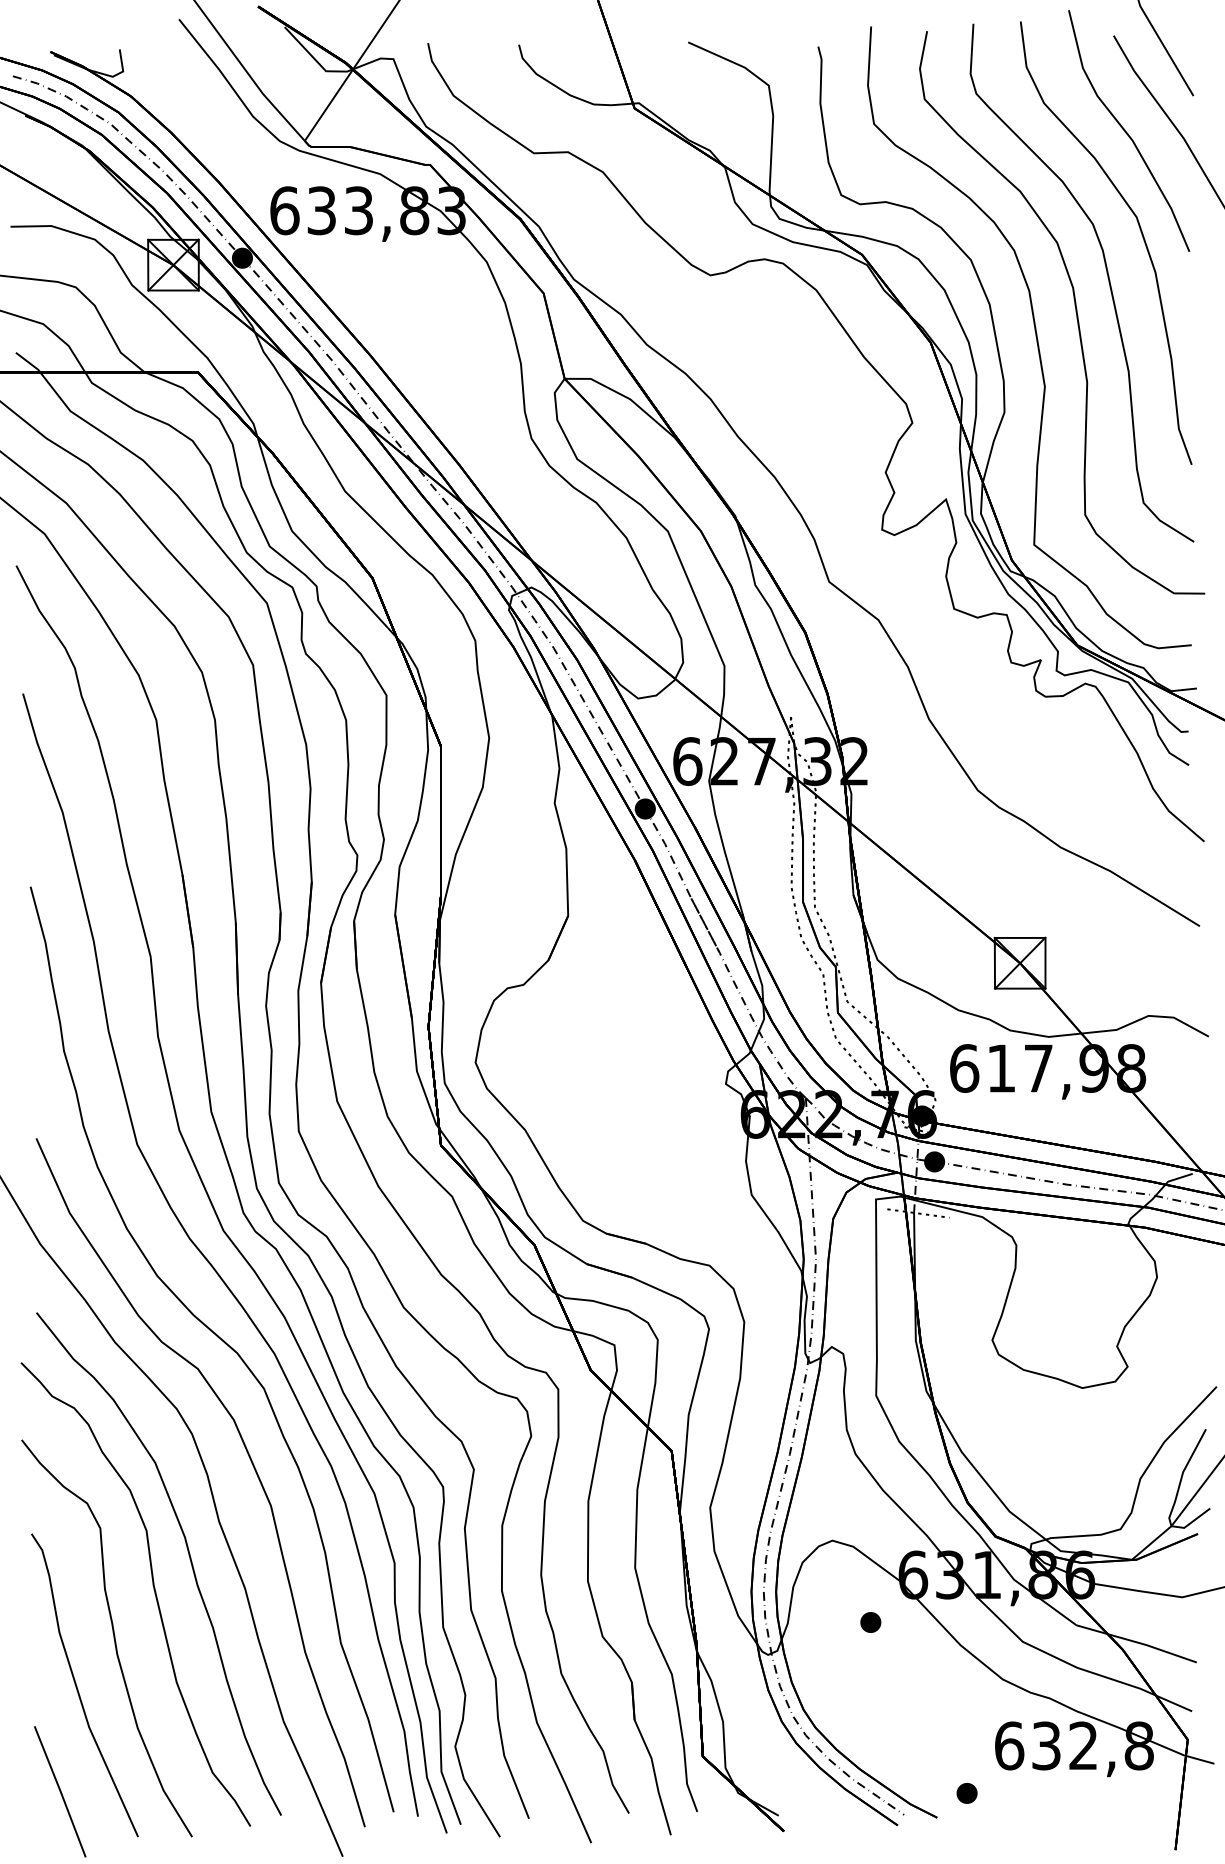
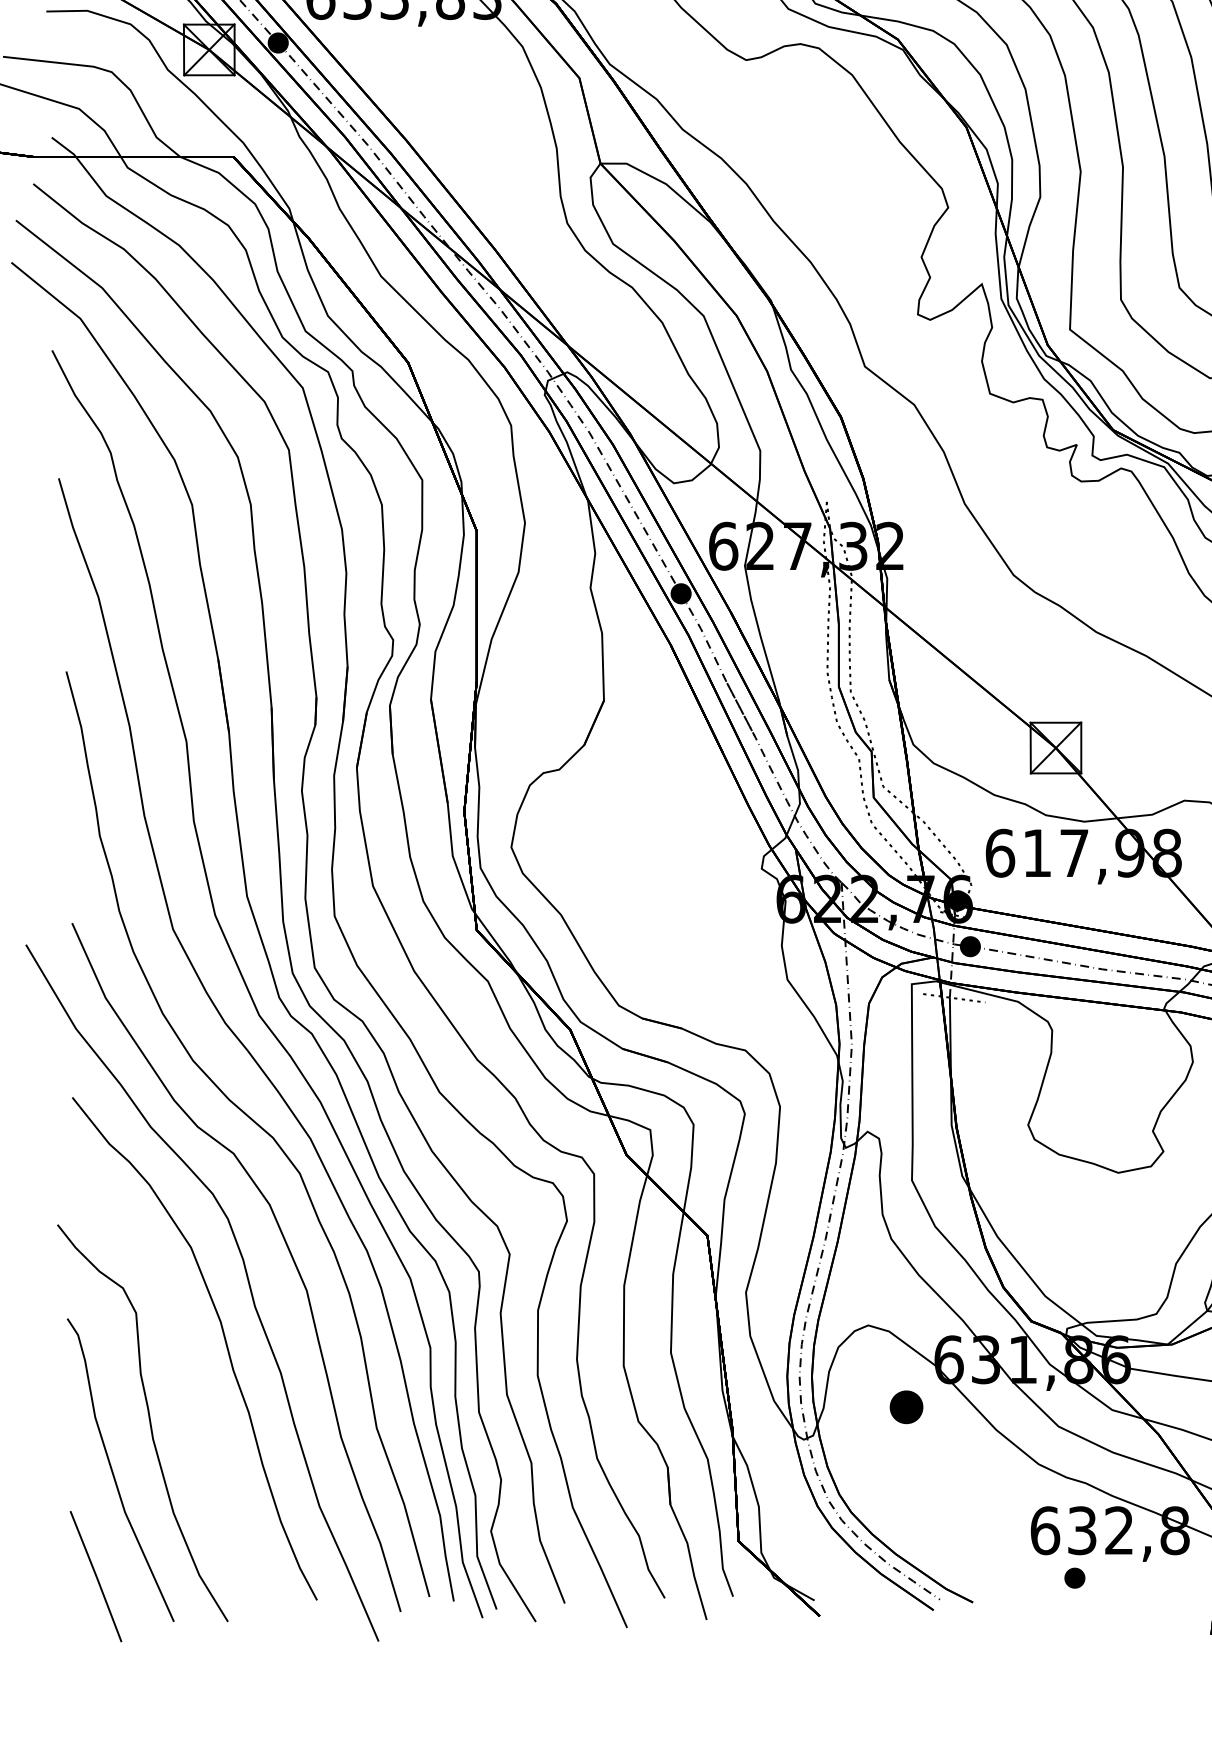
curve: (153, 1589) -> (189, 1374), removed
part: (870, 1622) -> (906, 1407), size x1.6
part: (966, 1793) -> (1074, 1578), moved

